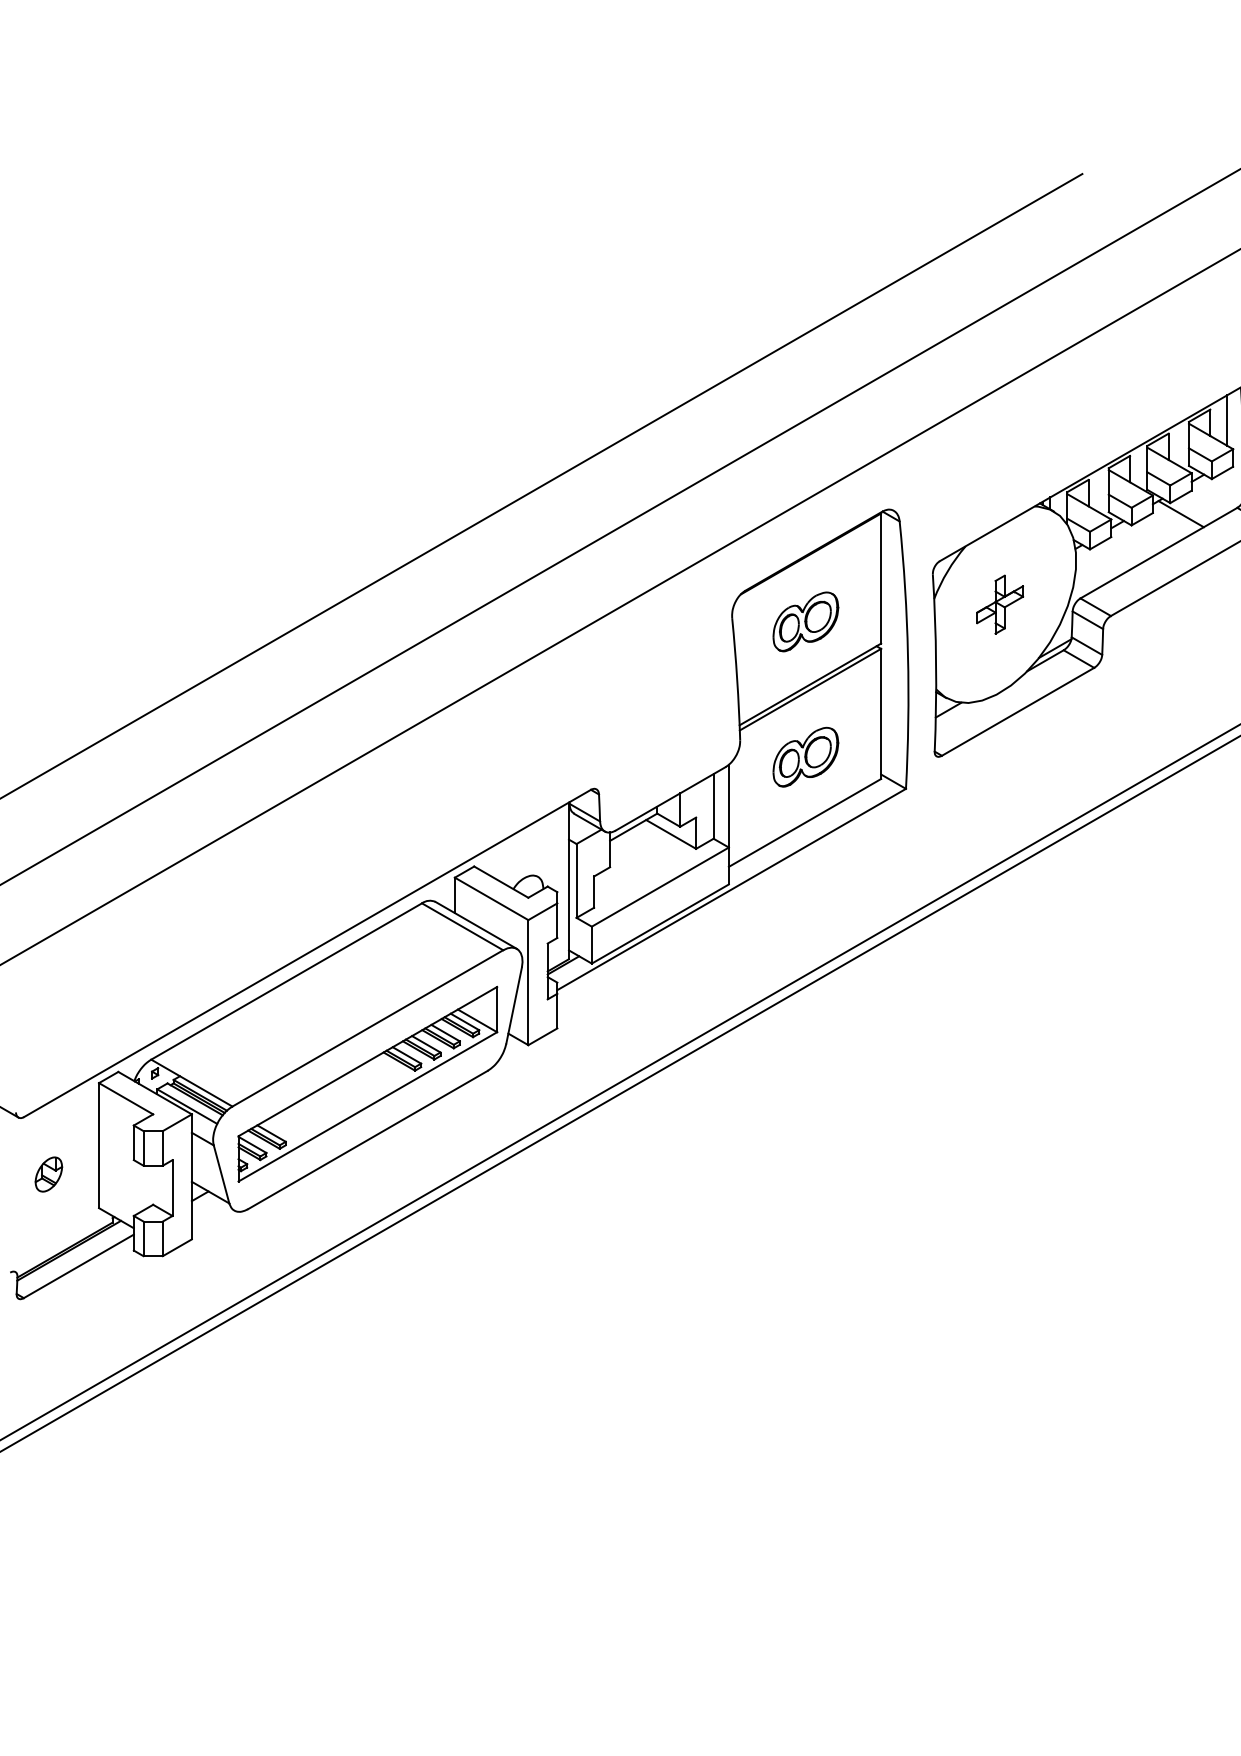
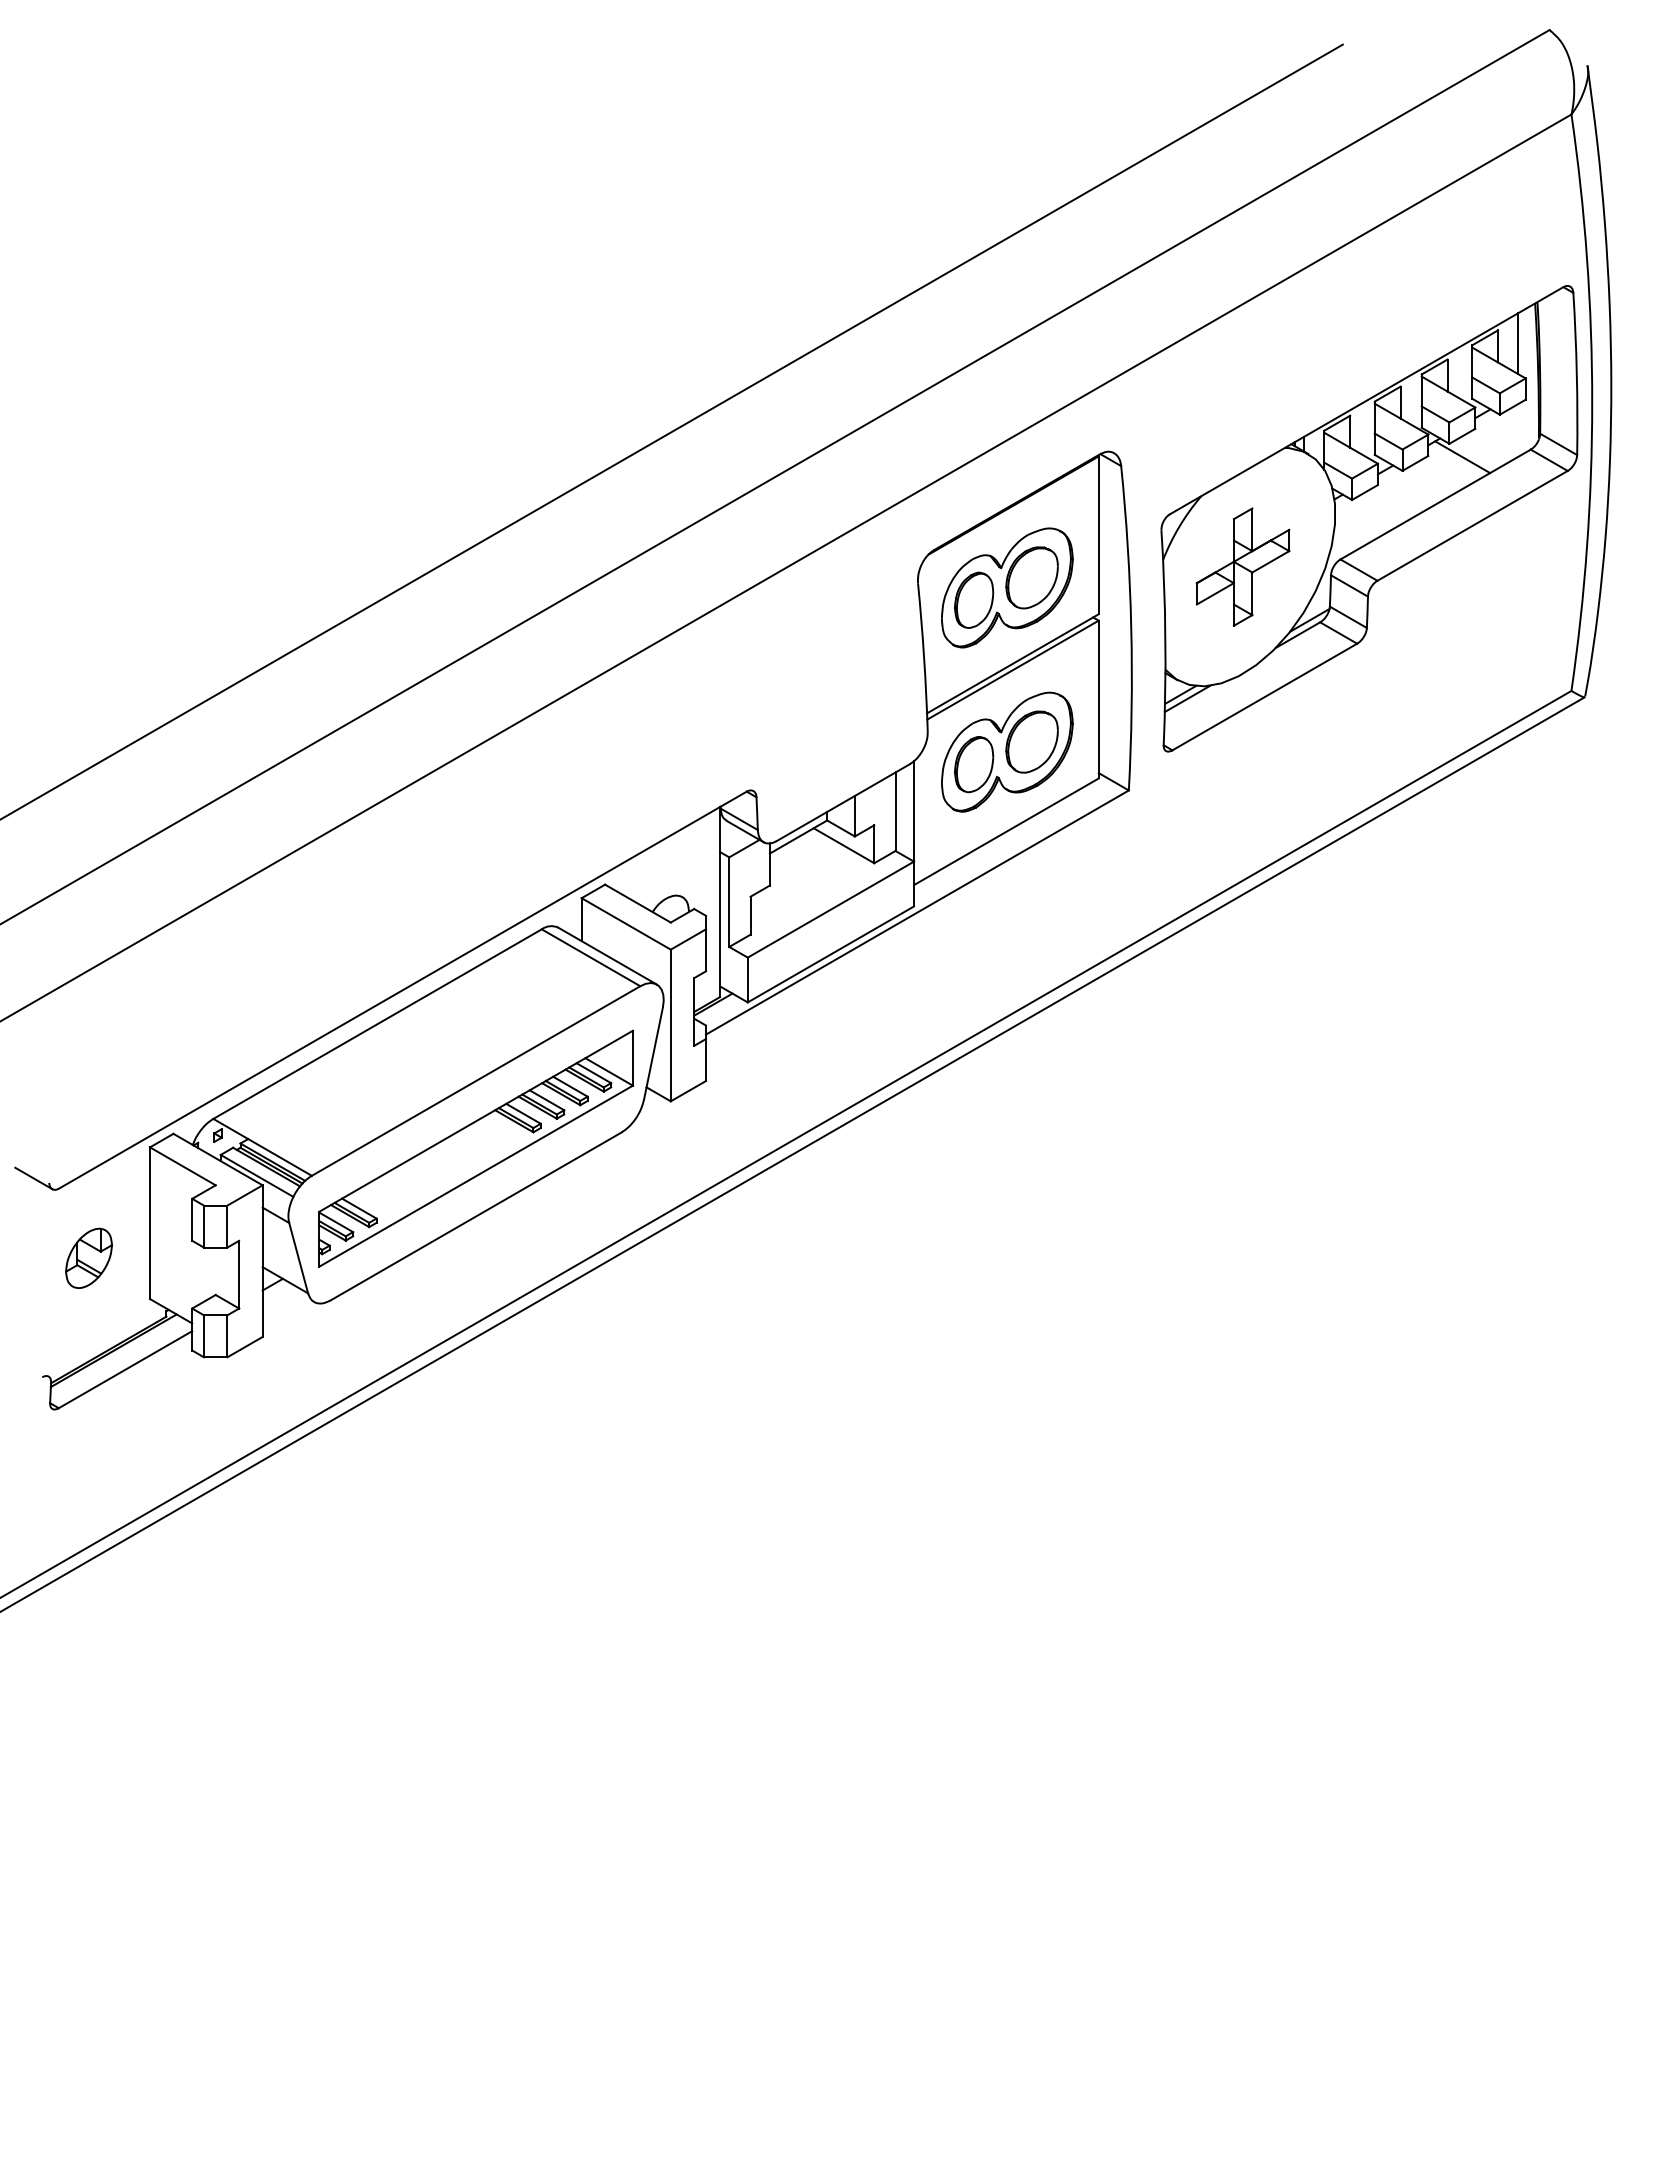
part: (999, 604) -> (1242, 566), size x1.67
part: (805, 621) -> (1007, 587), size x1.67
line: (954, 713) -> (1187, 698), added
part: (805, 756) -> (1007, 751), size x1.67
part: (49, 1173) -> (89, 1257), size x1.43

